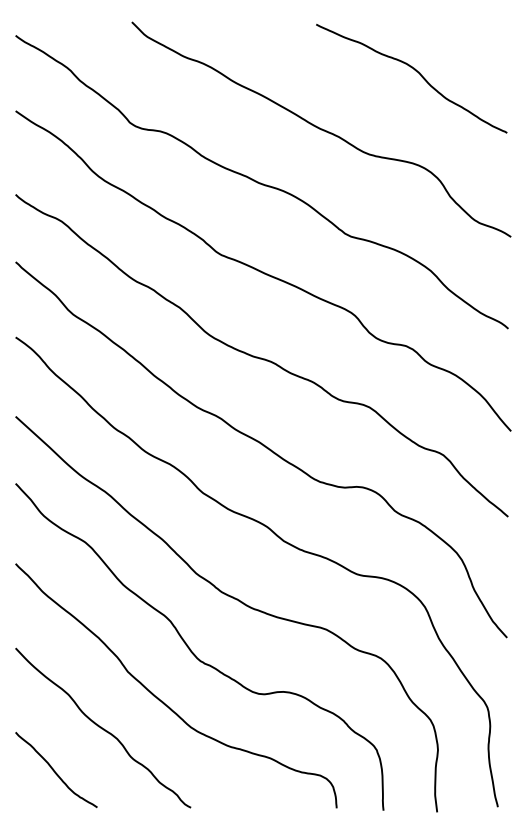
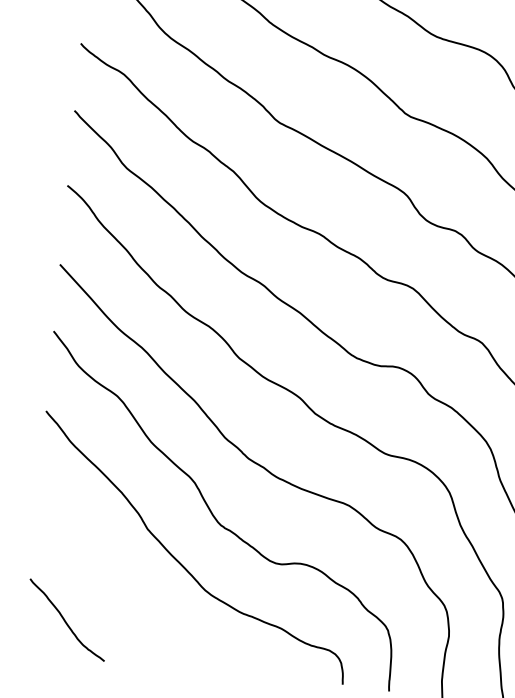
curve: (102, 727) -> (117, 582), removed

